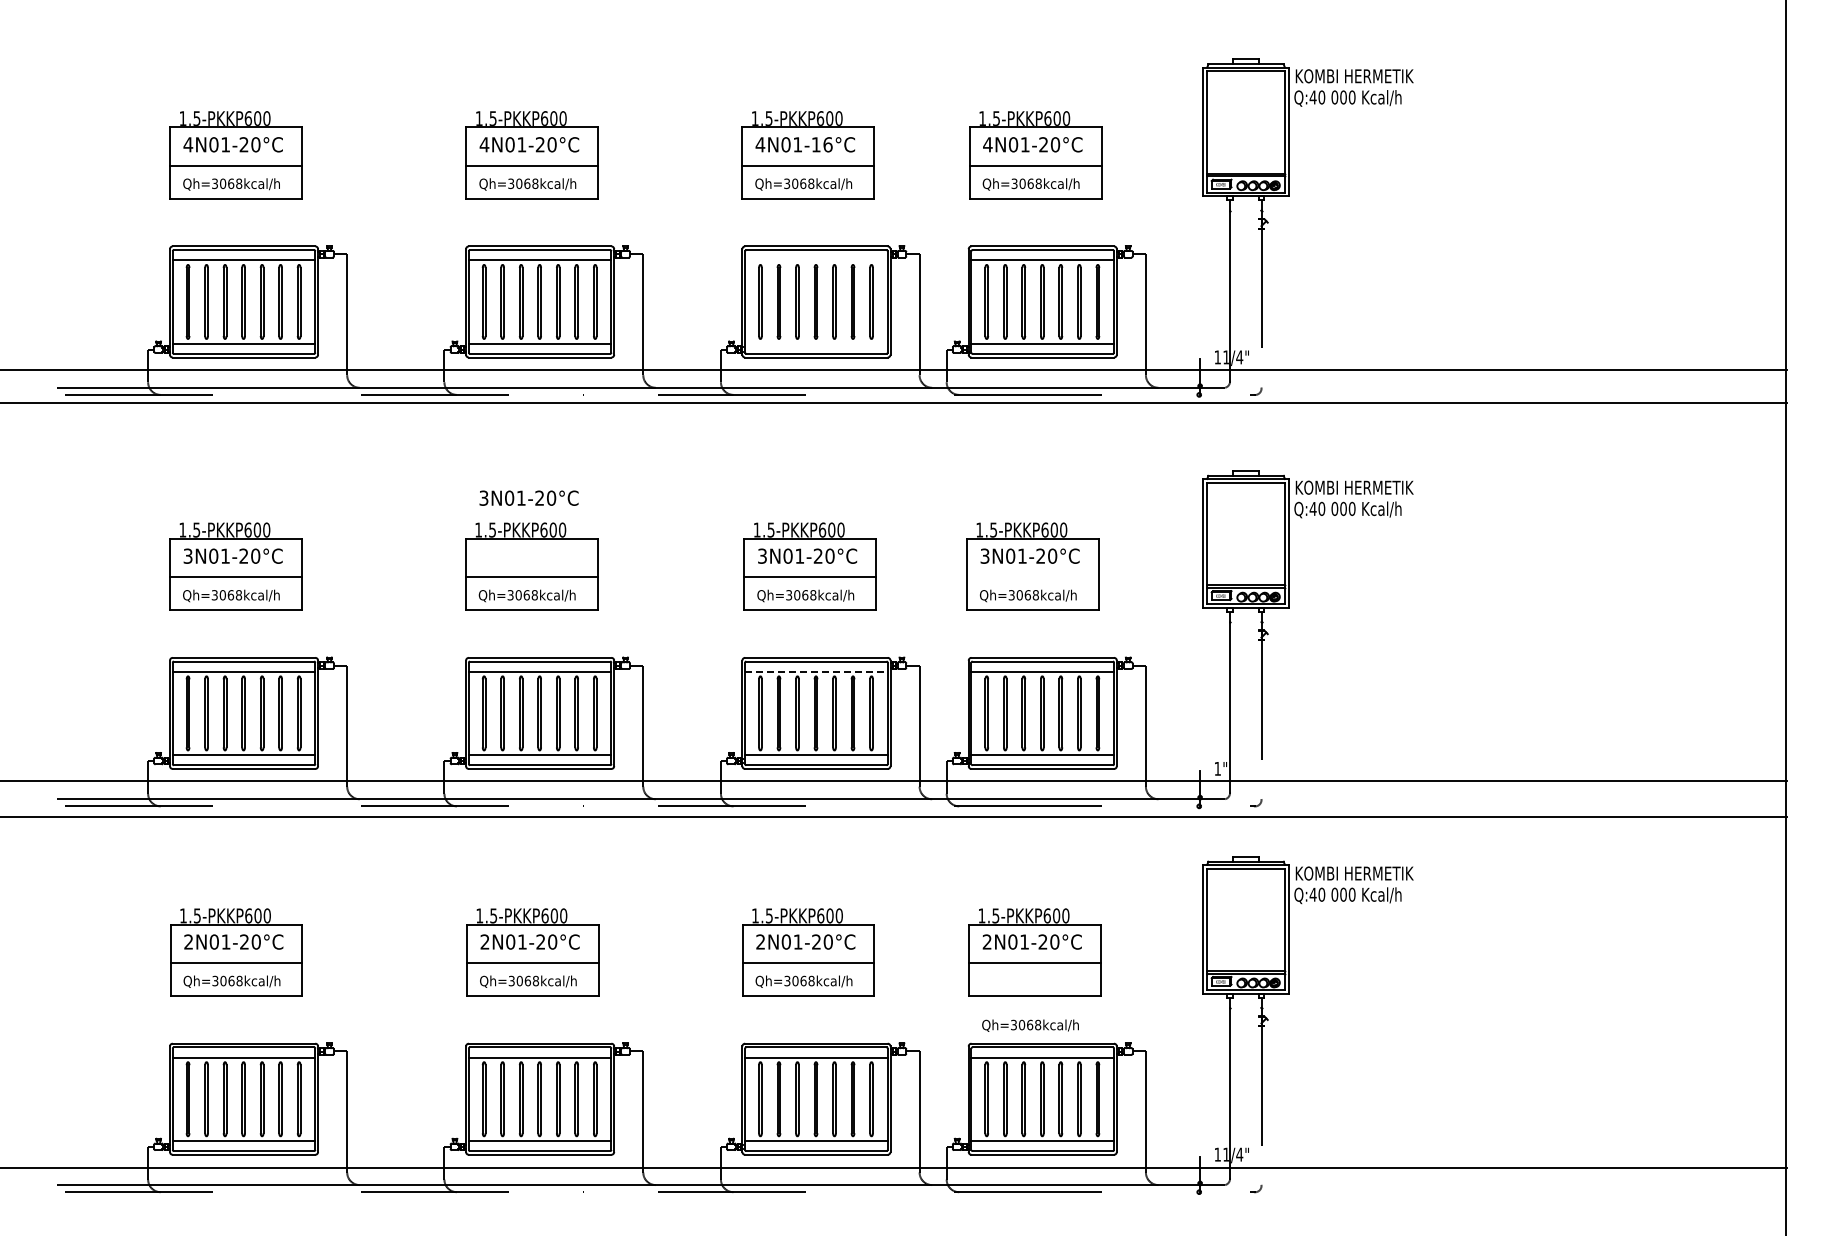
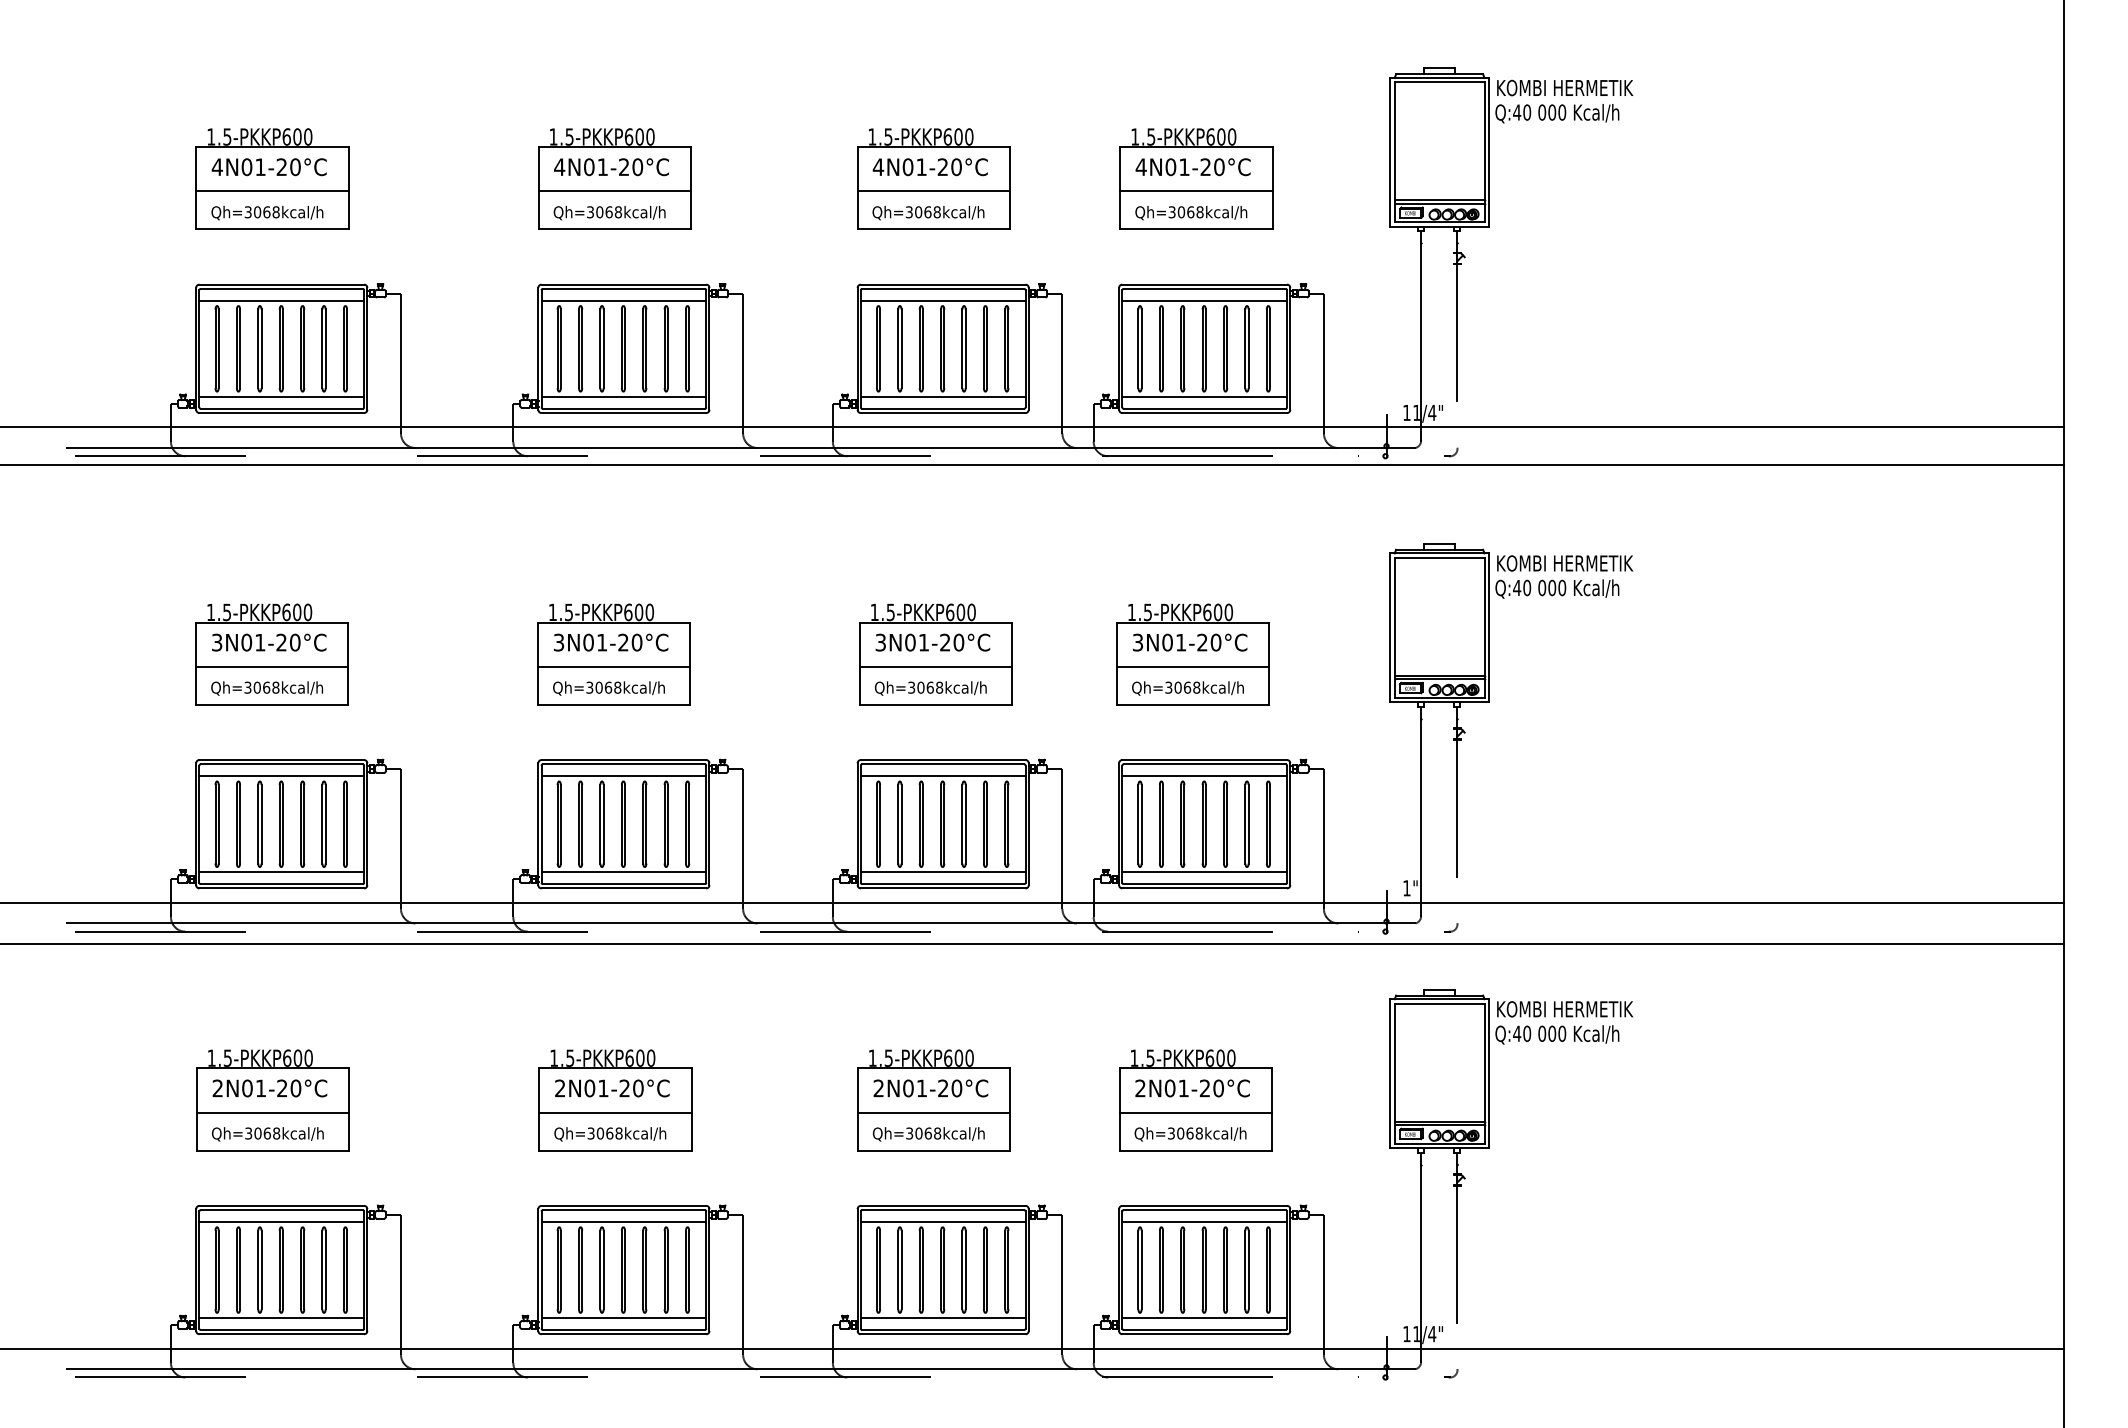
text: (821, 144) -> (949, 166), 4N01-16°C -> 4N01-20°C
line: (816, 260) -> (943, 300), added
line: (816, 343) -> (943, 396), added
text: (528, 497) -> (610, 641), moved
line: (1032, 577) -> (1192, 667), added
line: (816, 671) -> (943, 775), dashed -> solid
text: (1030, 1025) -> (1190, 1134), moved

